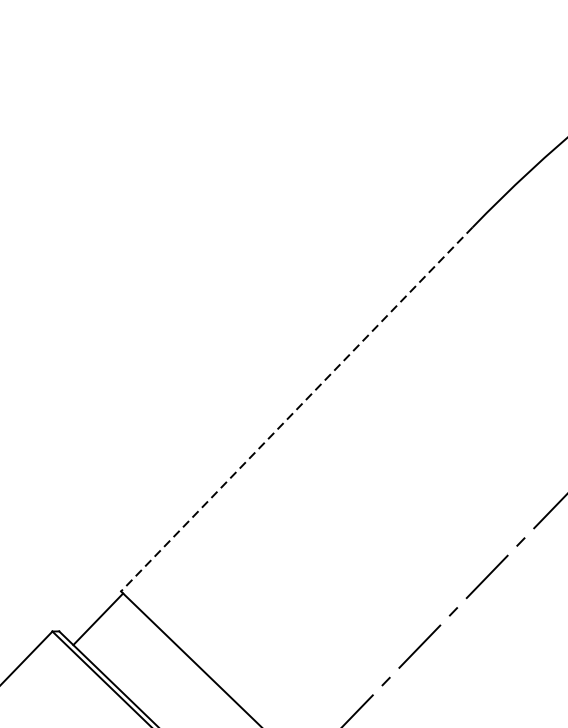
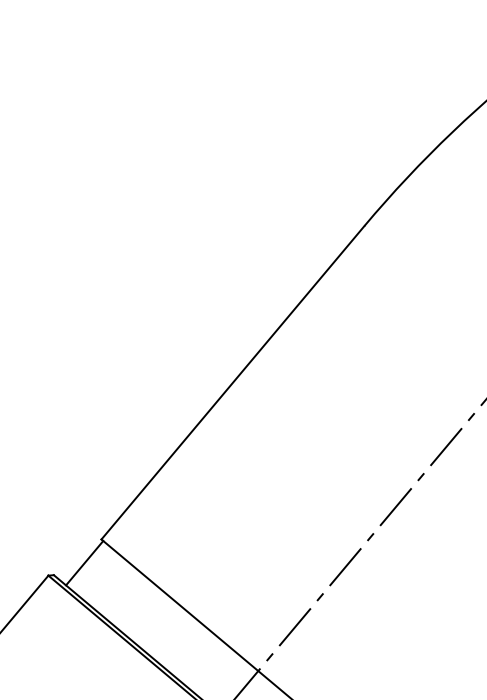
line: (296, 409) -> (232, 382), dashed -> solid

